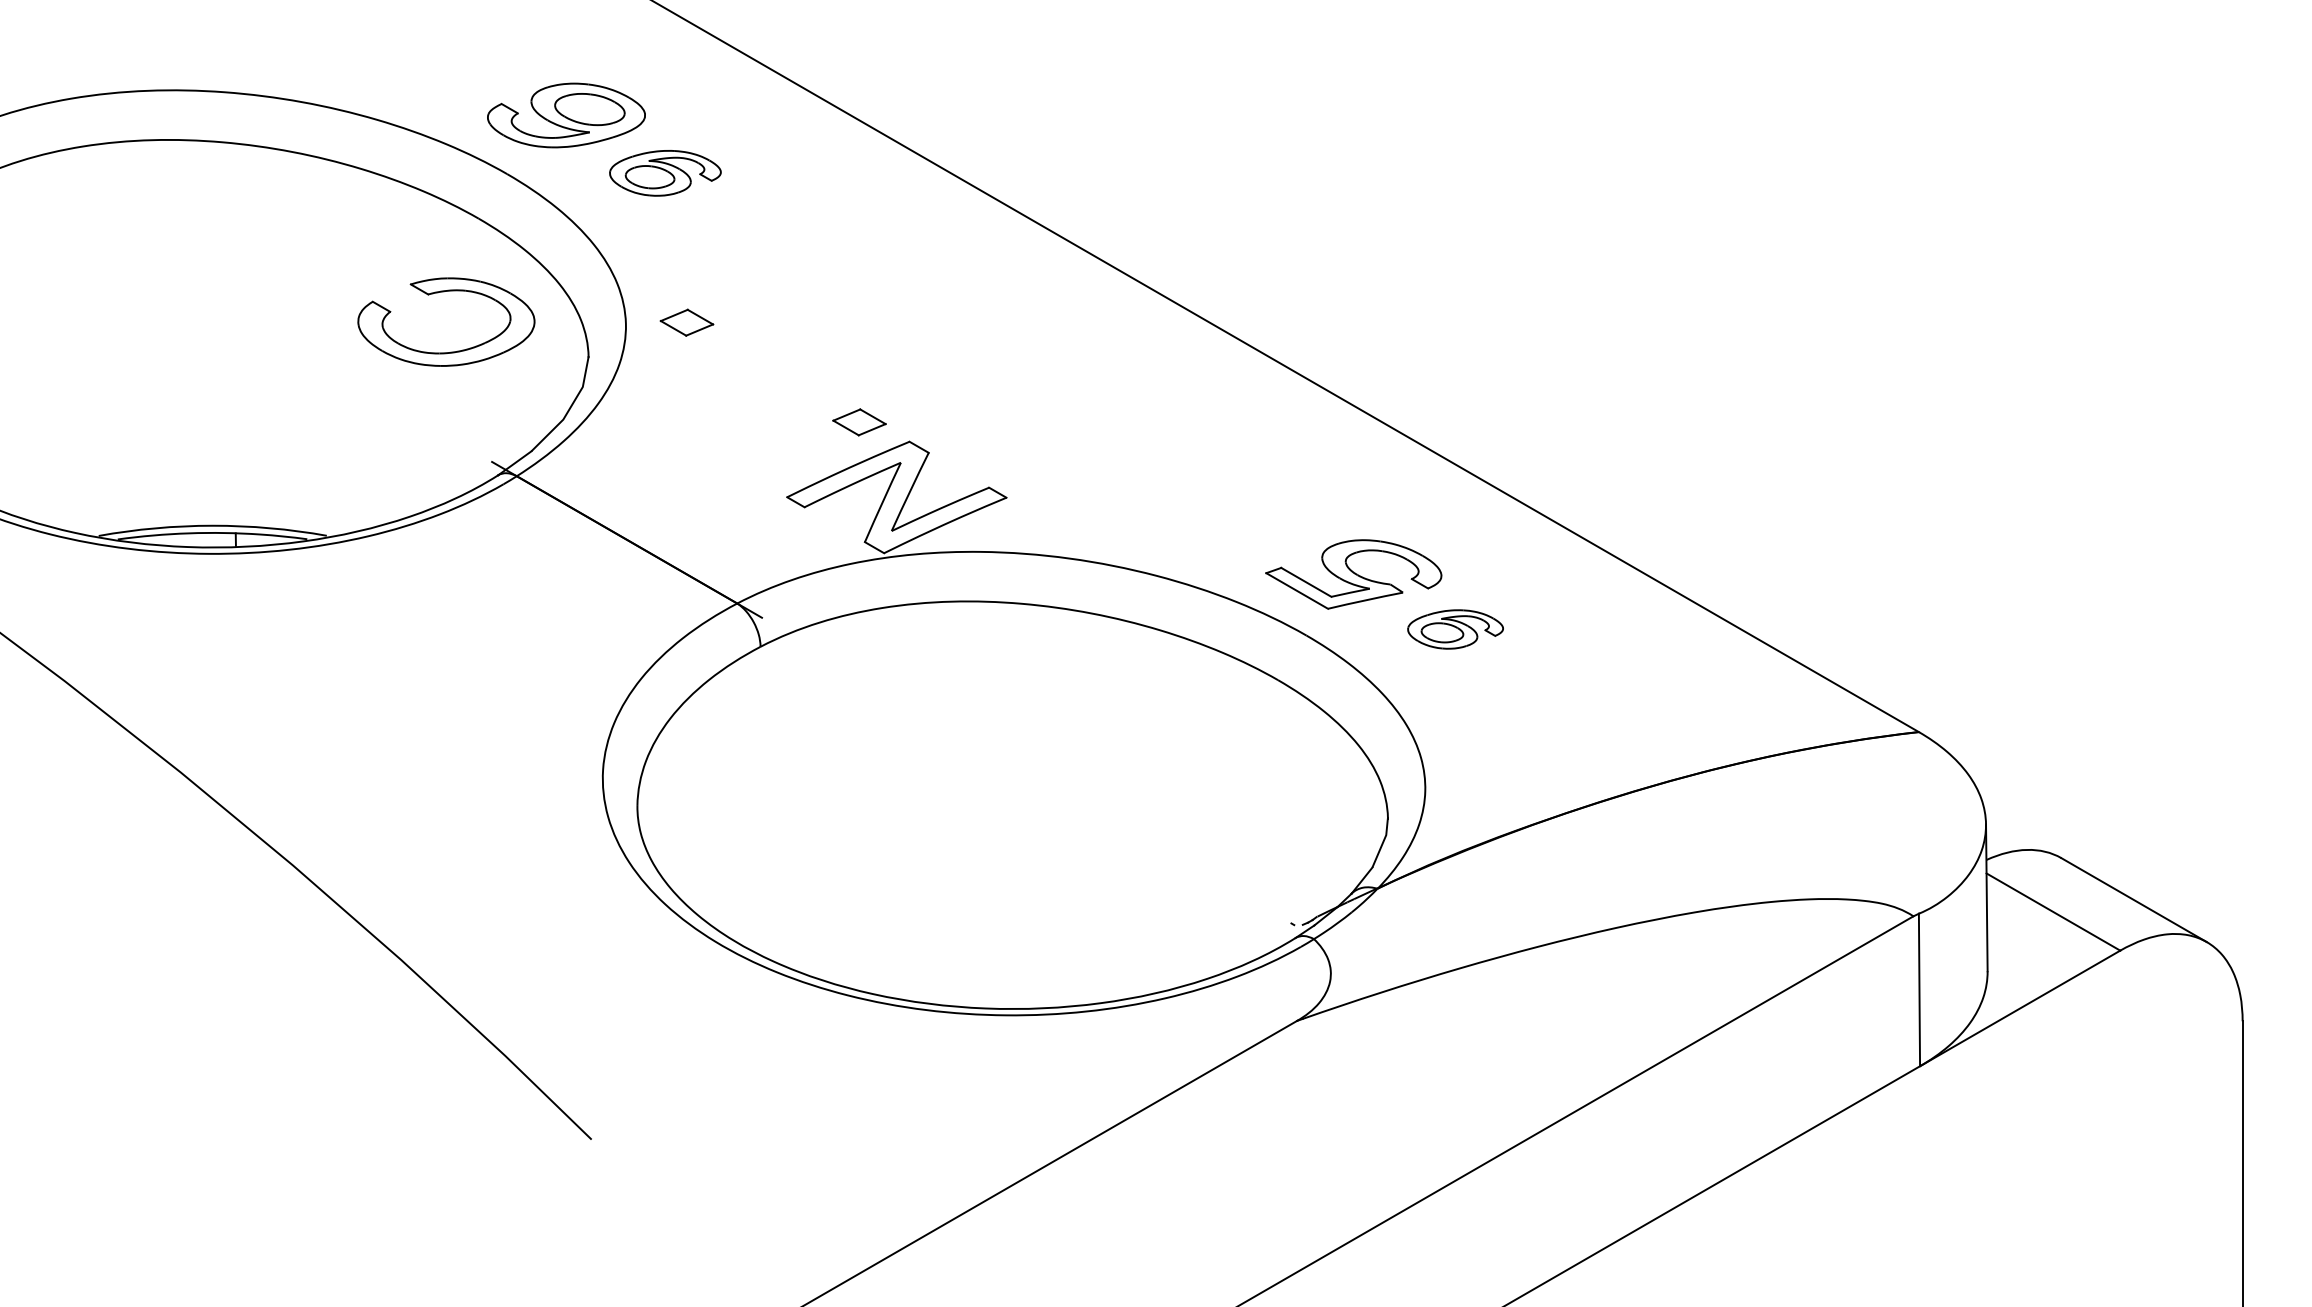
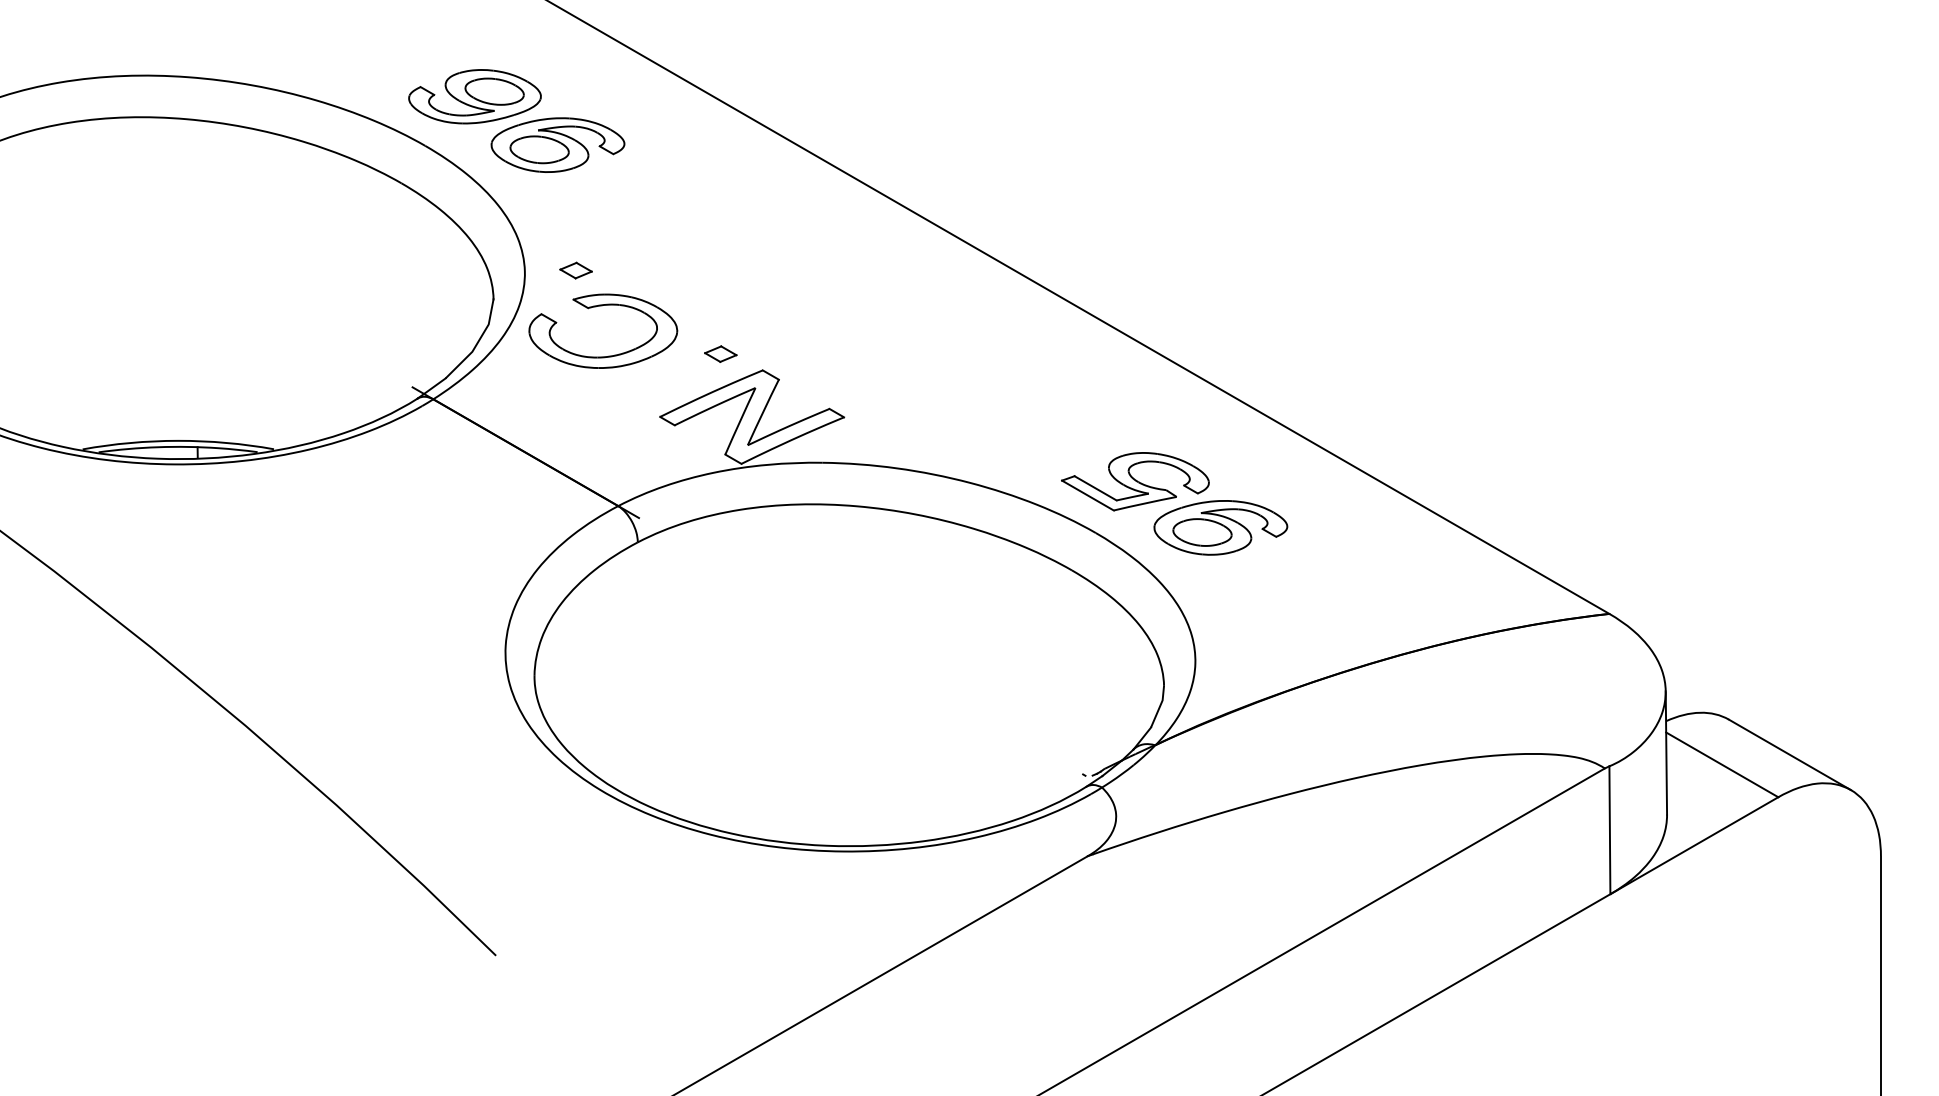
part: (665, 173) -> (558, 145), size x1.43
part: (444, 292) -> (601, 306), moved
part: (686, 322) -> (575, 270), size x0.71
part: (859, 422) -> (720, 354), size x0.71
part: (1455, 629) -> (1220, 527), size x1.67

